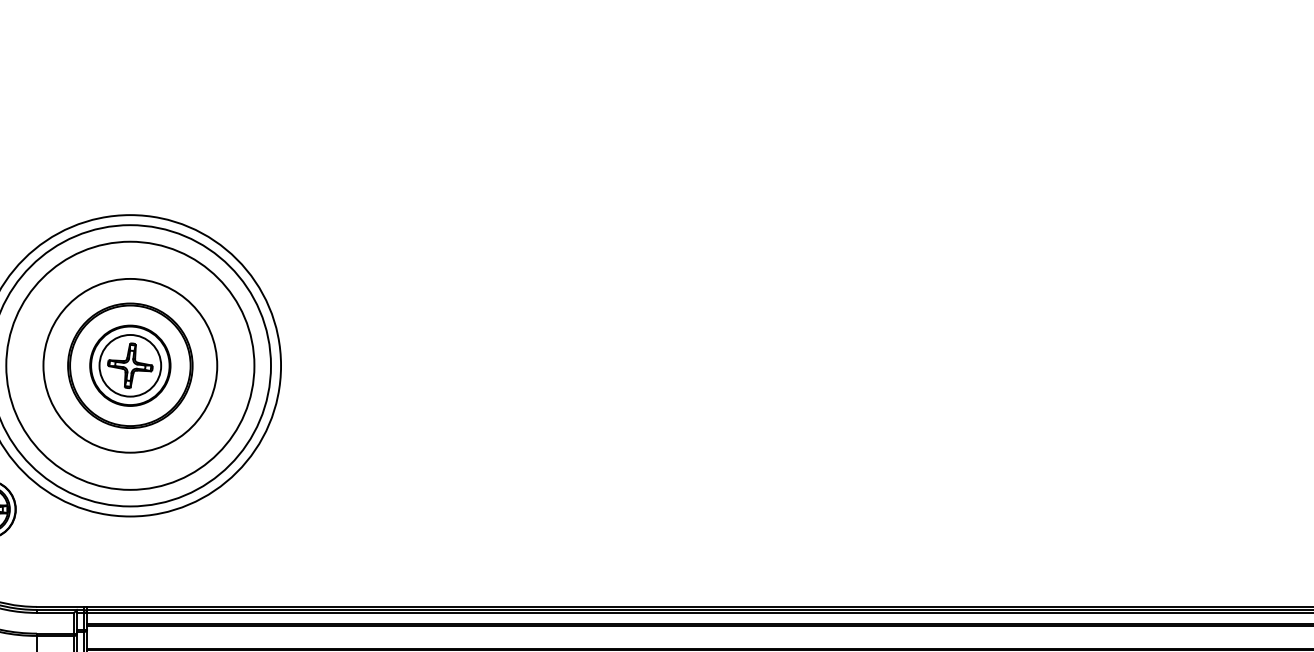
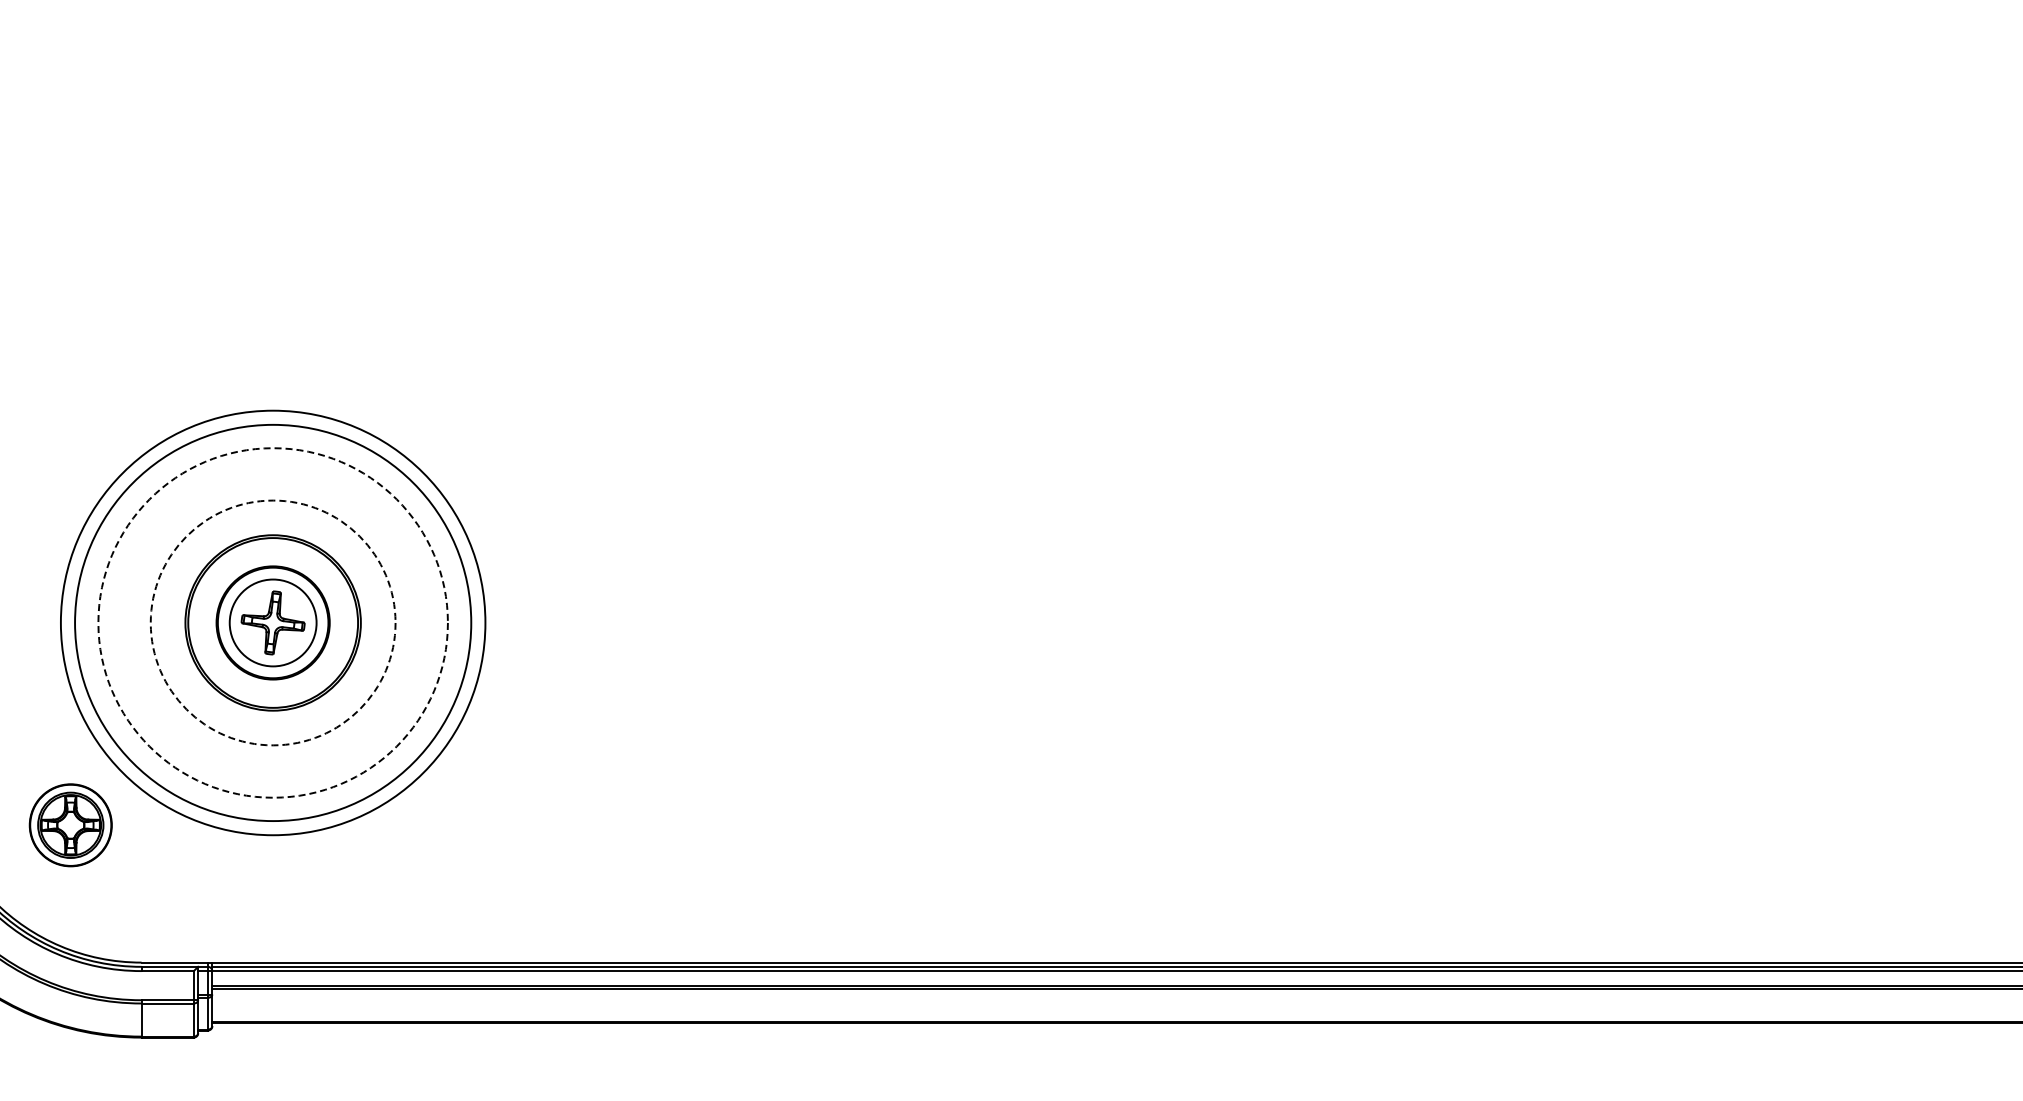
circle: (129, 365) -> (272, 622), solid -> dashed
circle: (129, 365) -> (272, 622), solid -> dashed

